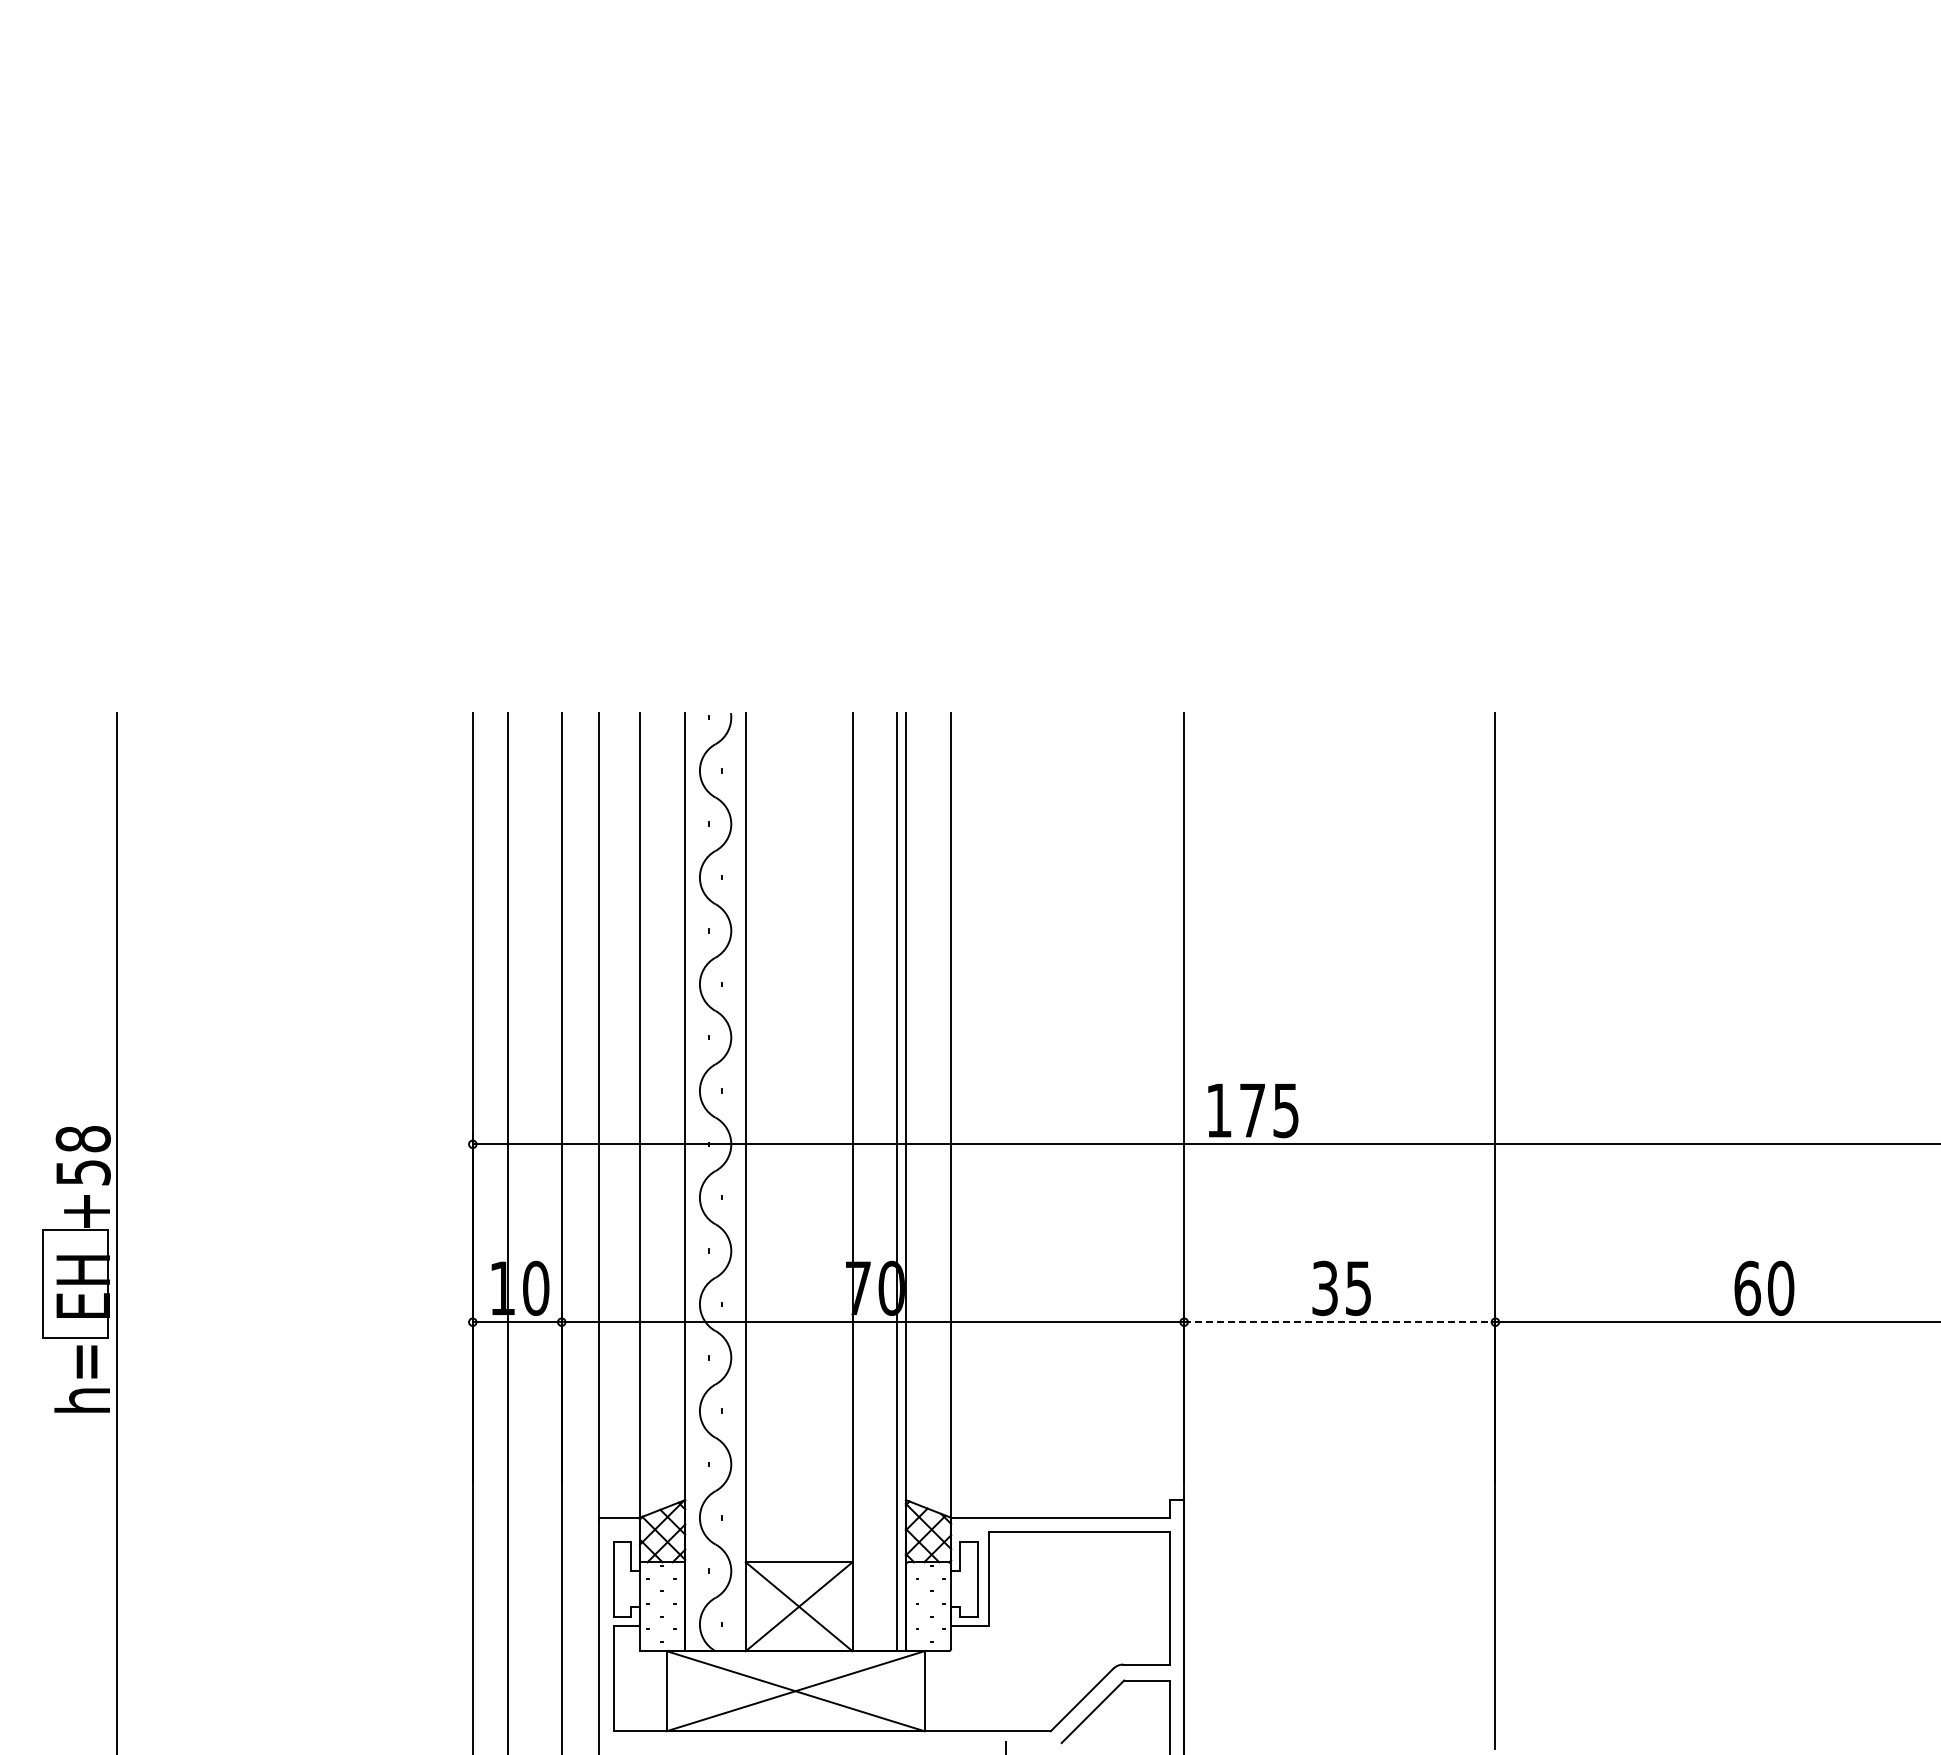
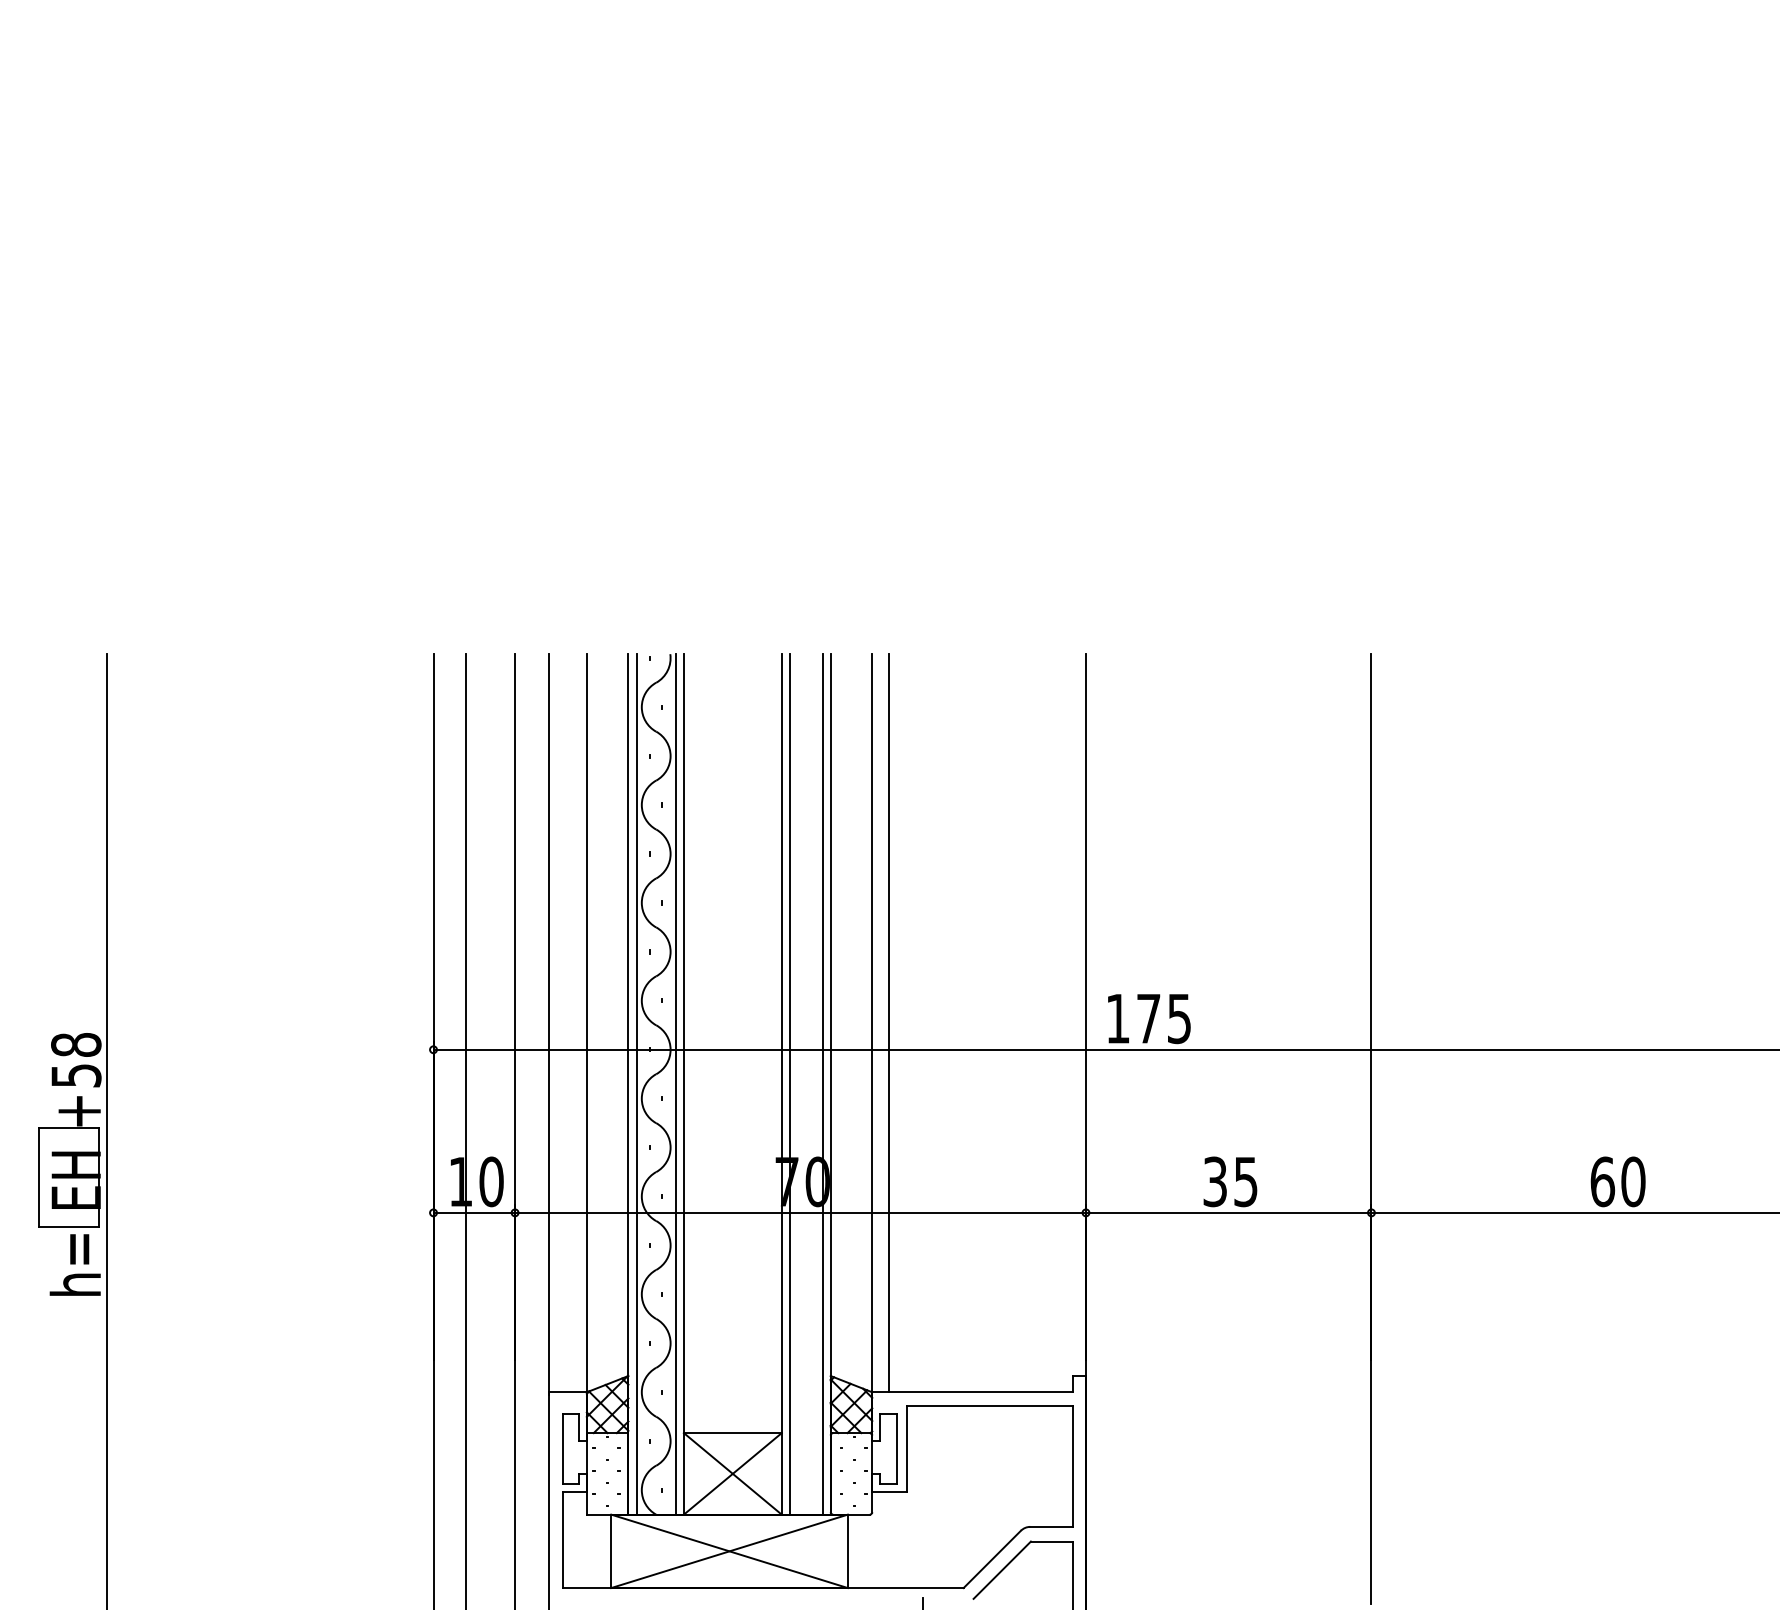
line: (968, 1115) -> (888, 1023), added
line: (694, 1182) -> (636, 1084), added
line: (736, 1182) -> (675, 1084), added
line: (861, 1182) -> (790, 1084), added
line: (1339, 1322) -> (1228, 1213), dashed -> solid

